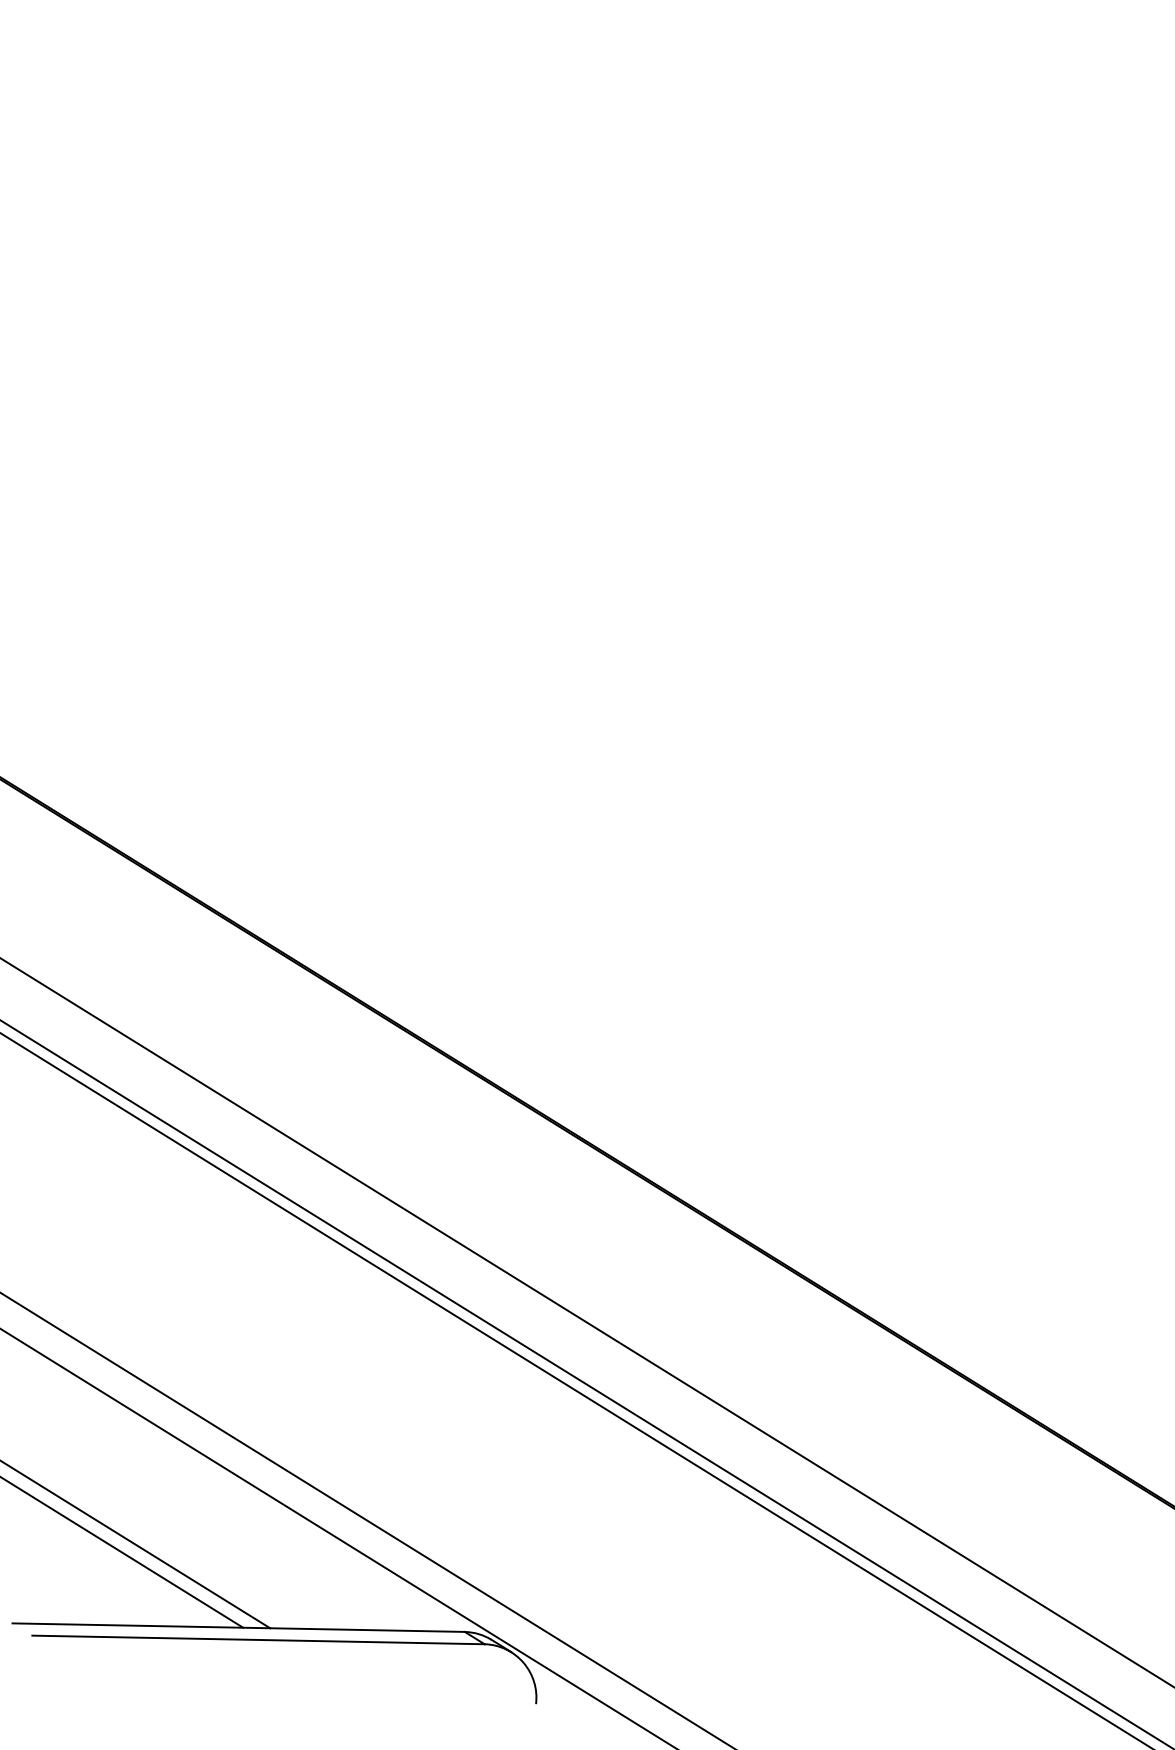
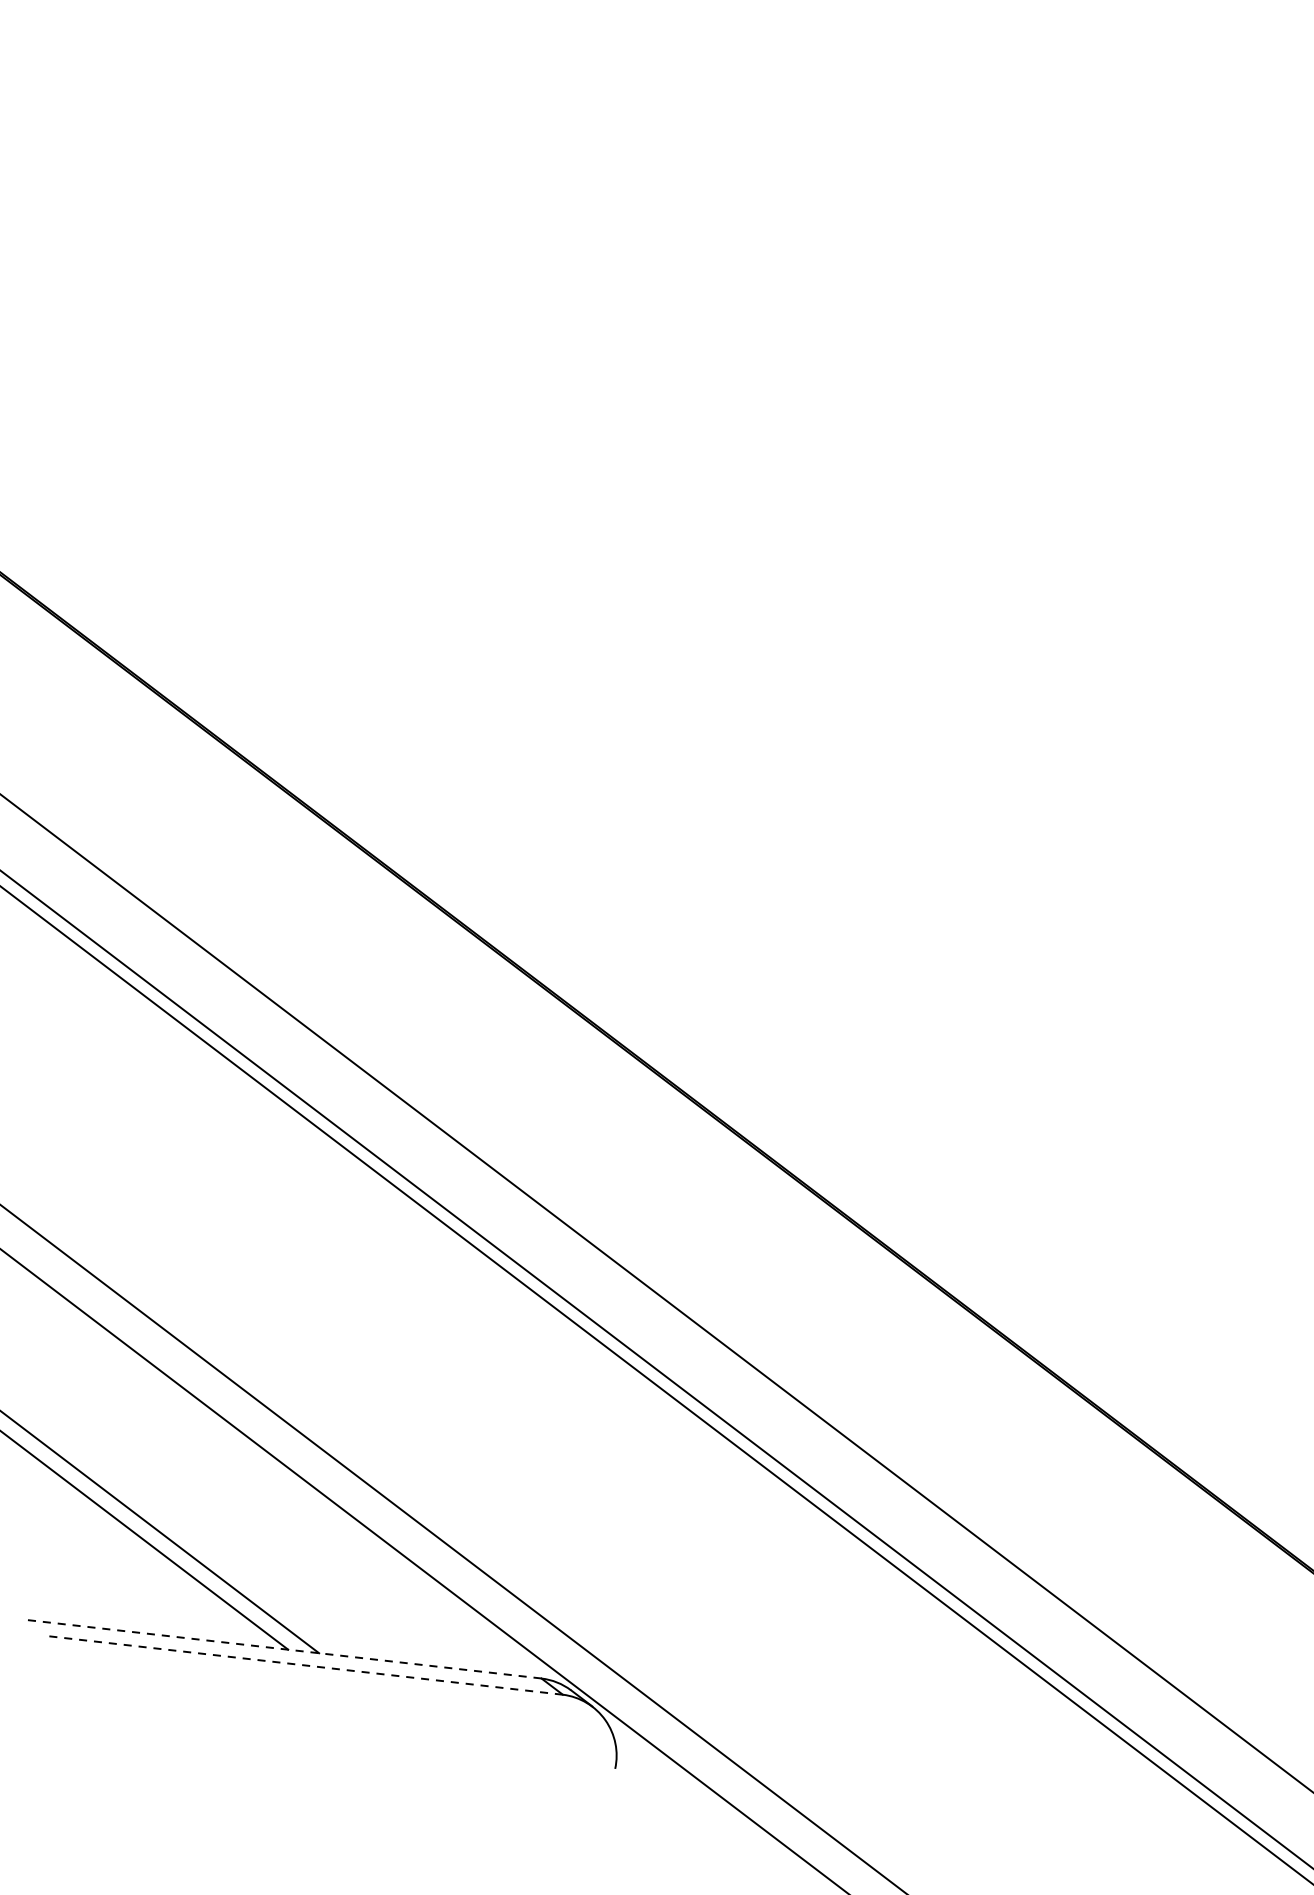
line: (238, 1627) -> (282, 1648), solid -> dashed
line: (258, 1639) -> (304, 1664), solid -> dashed

